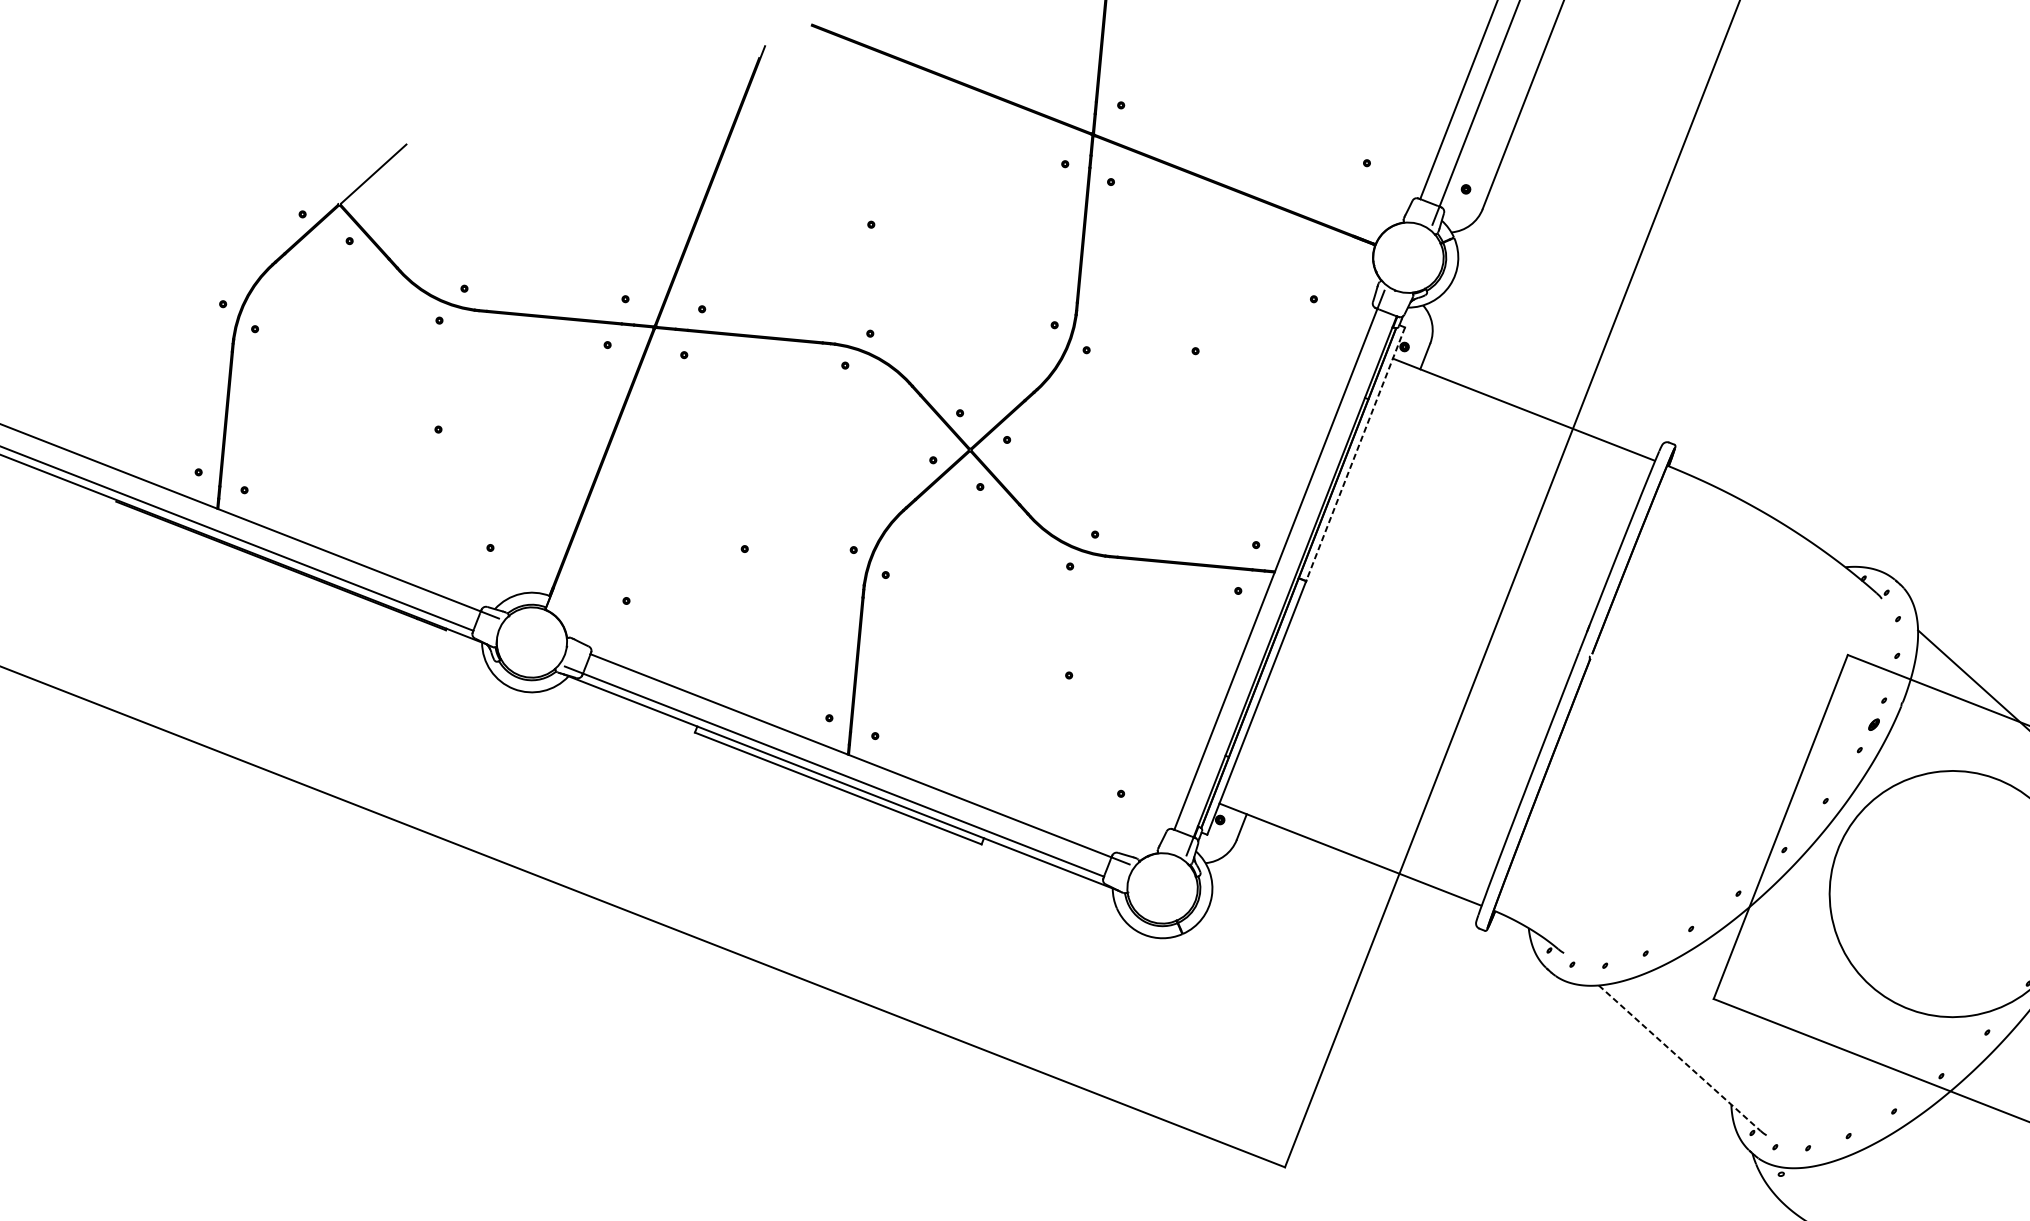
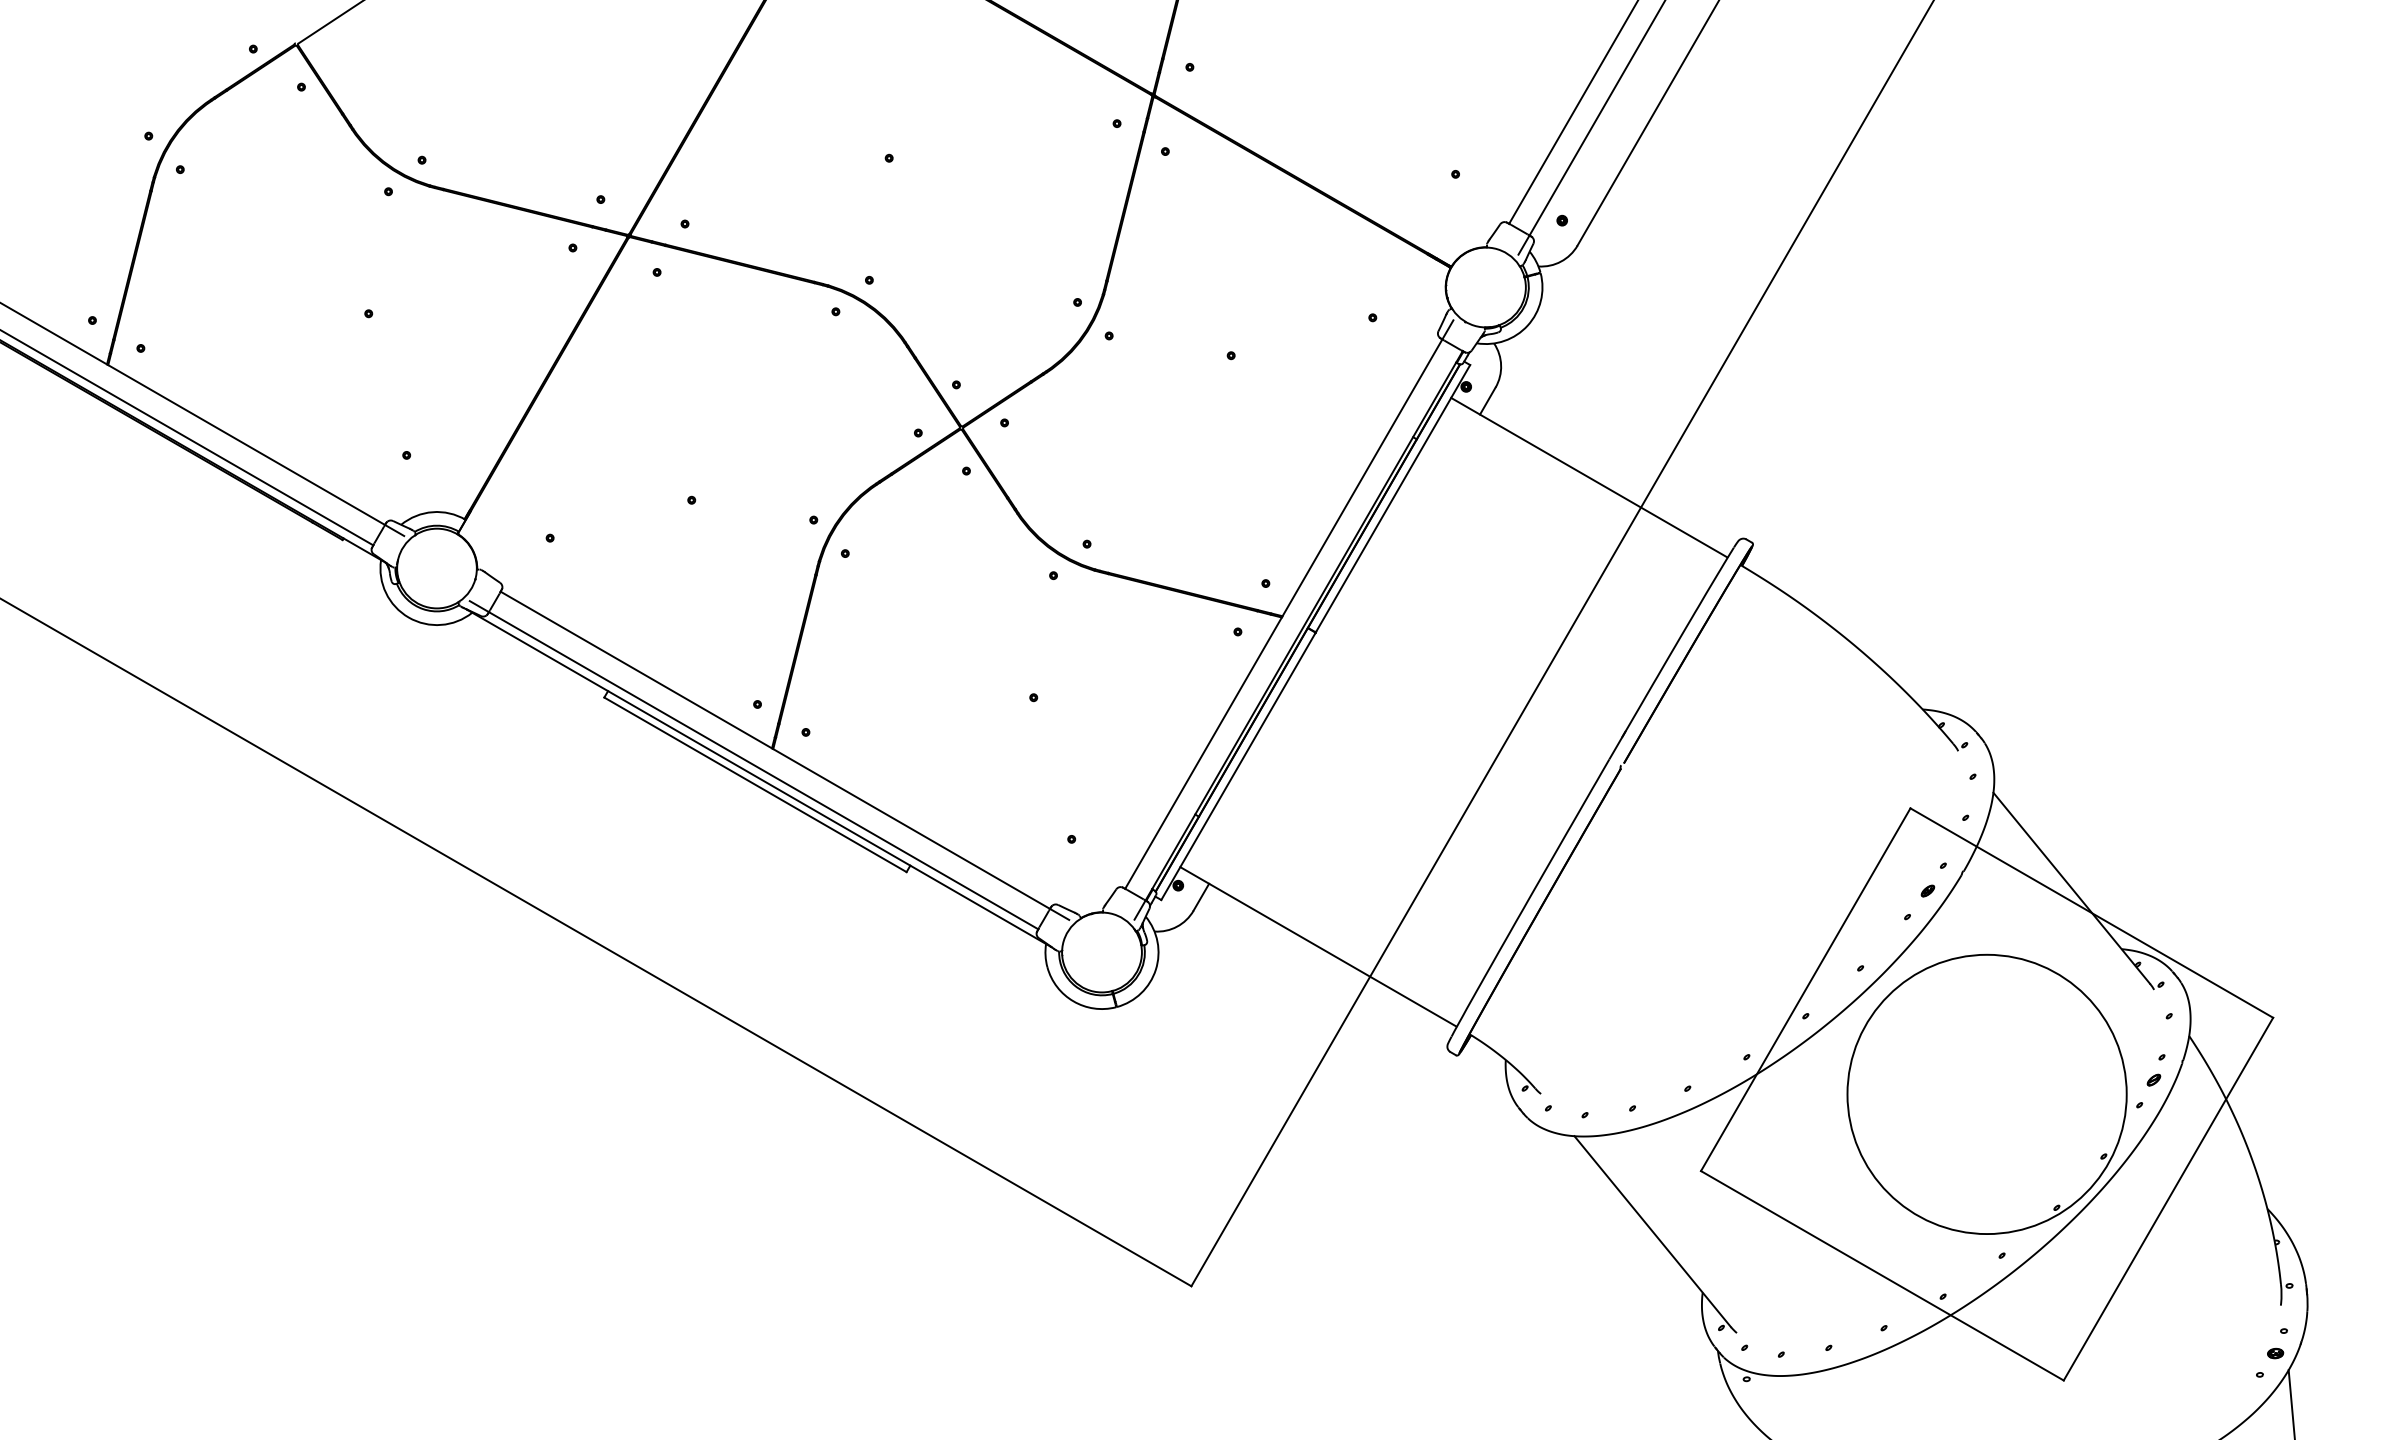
line: (1355, 454) -> (1392, 498), dashed -> solid
line: (1680, 1057) -> (1653, 1231), dashed -> solid

